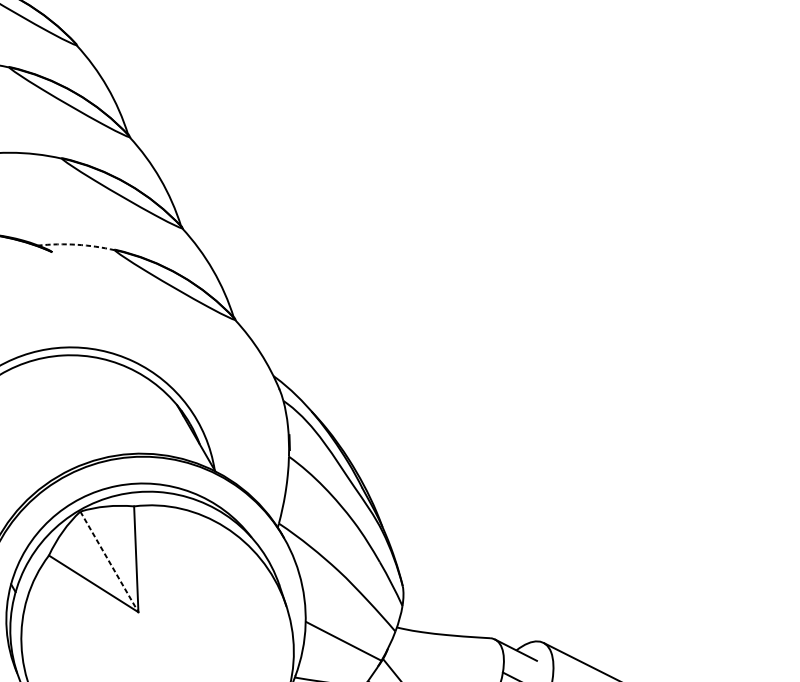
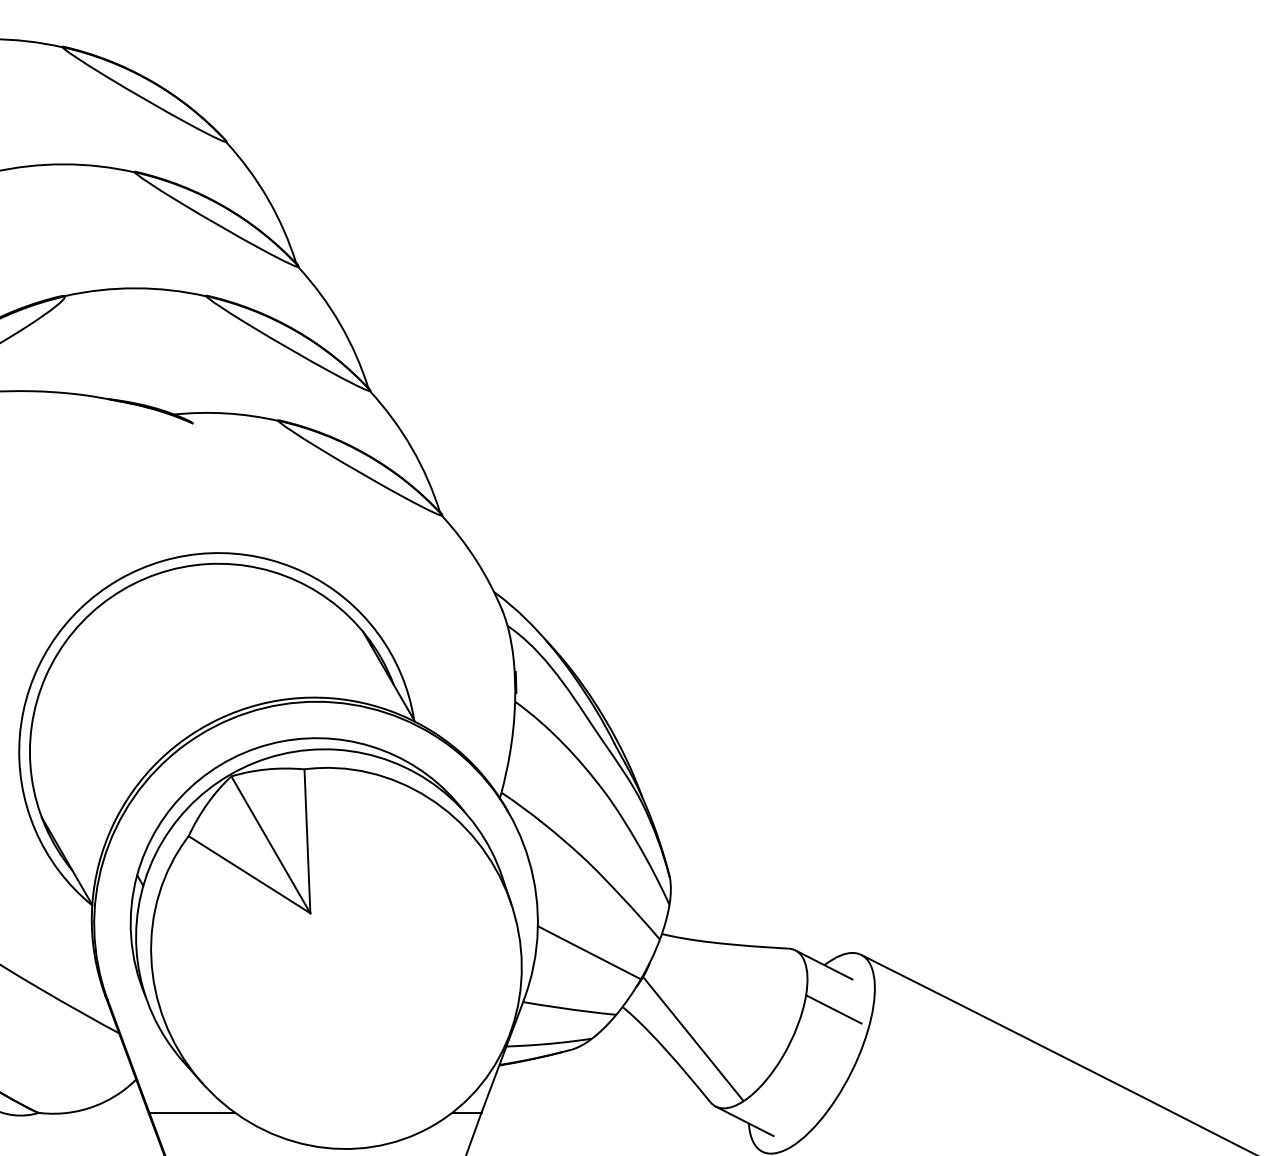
arc: (76, 244) -> (226, 413), dashed -> solid
line: (109, 561) -> (270, 844), dashed -> solid

